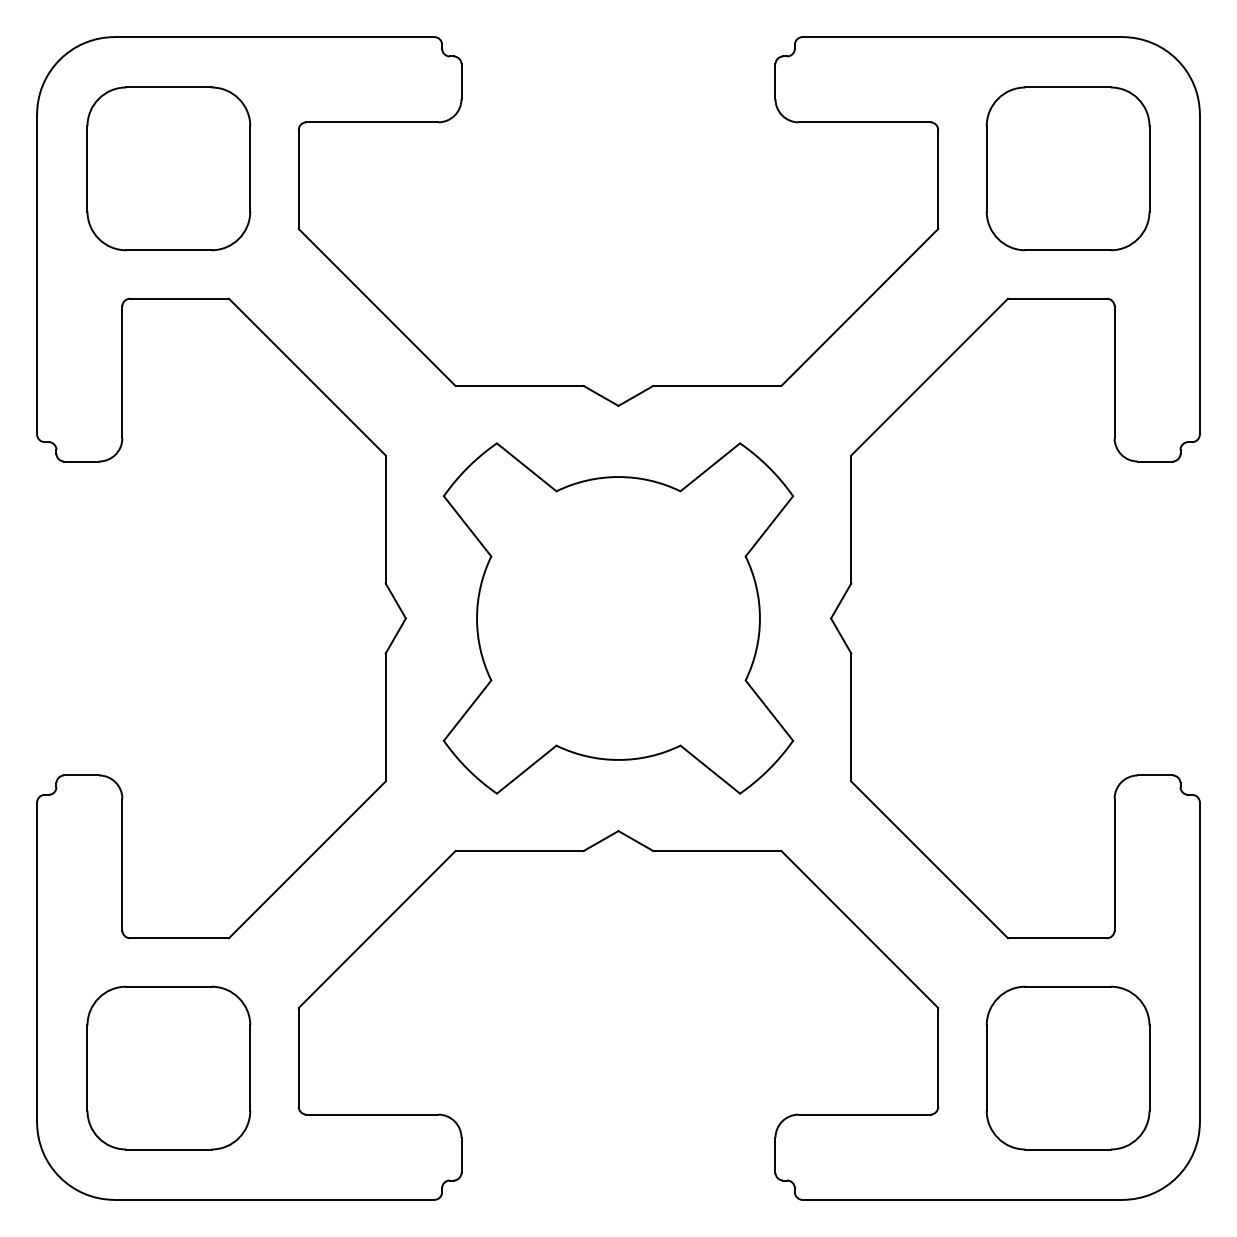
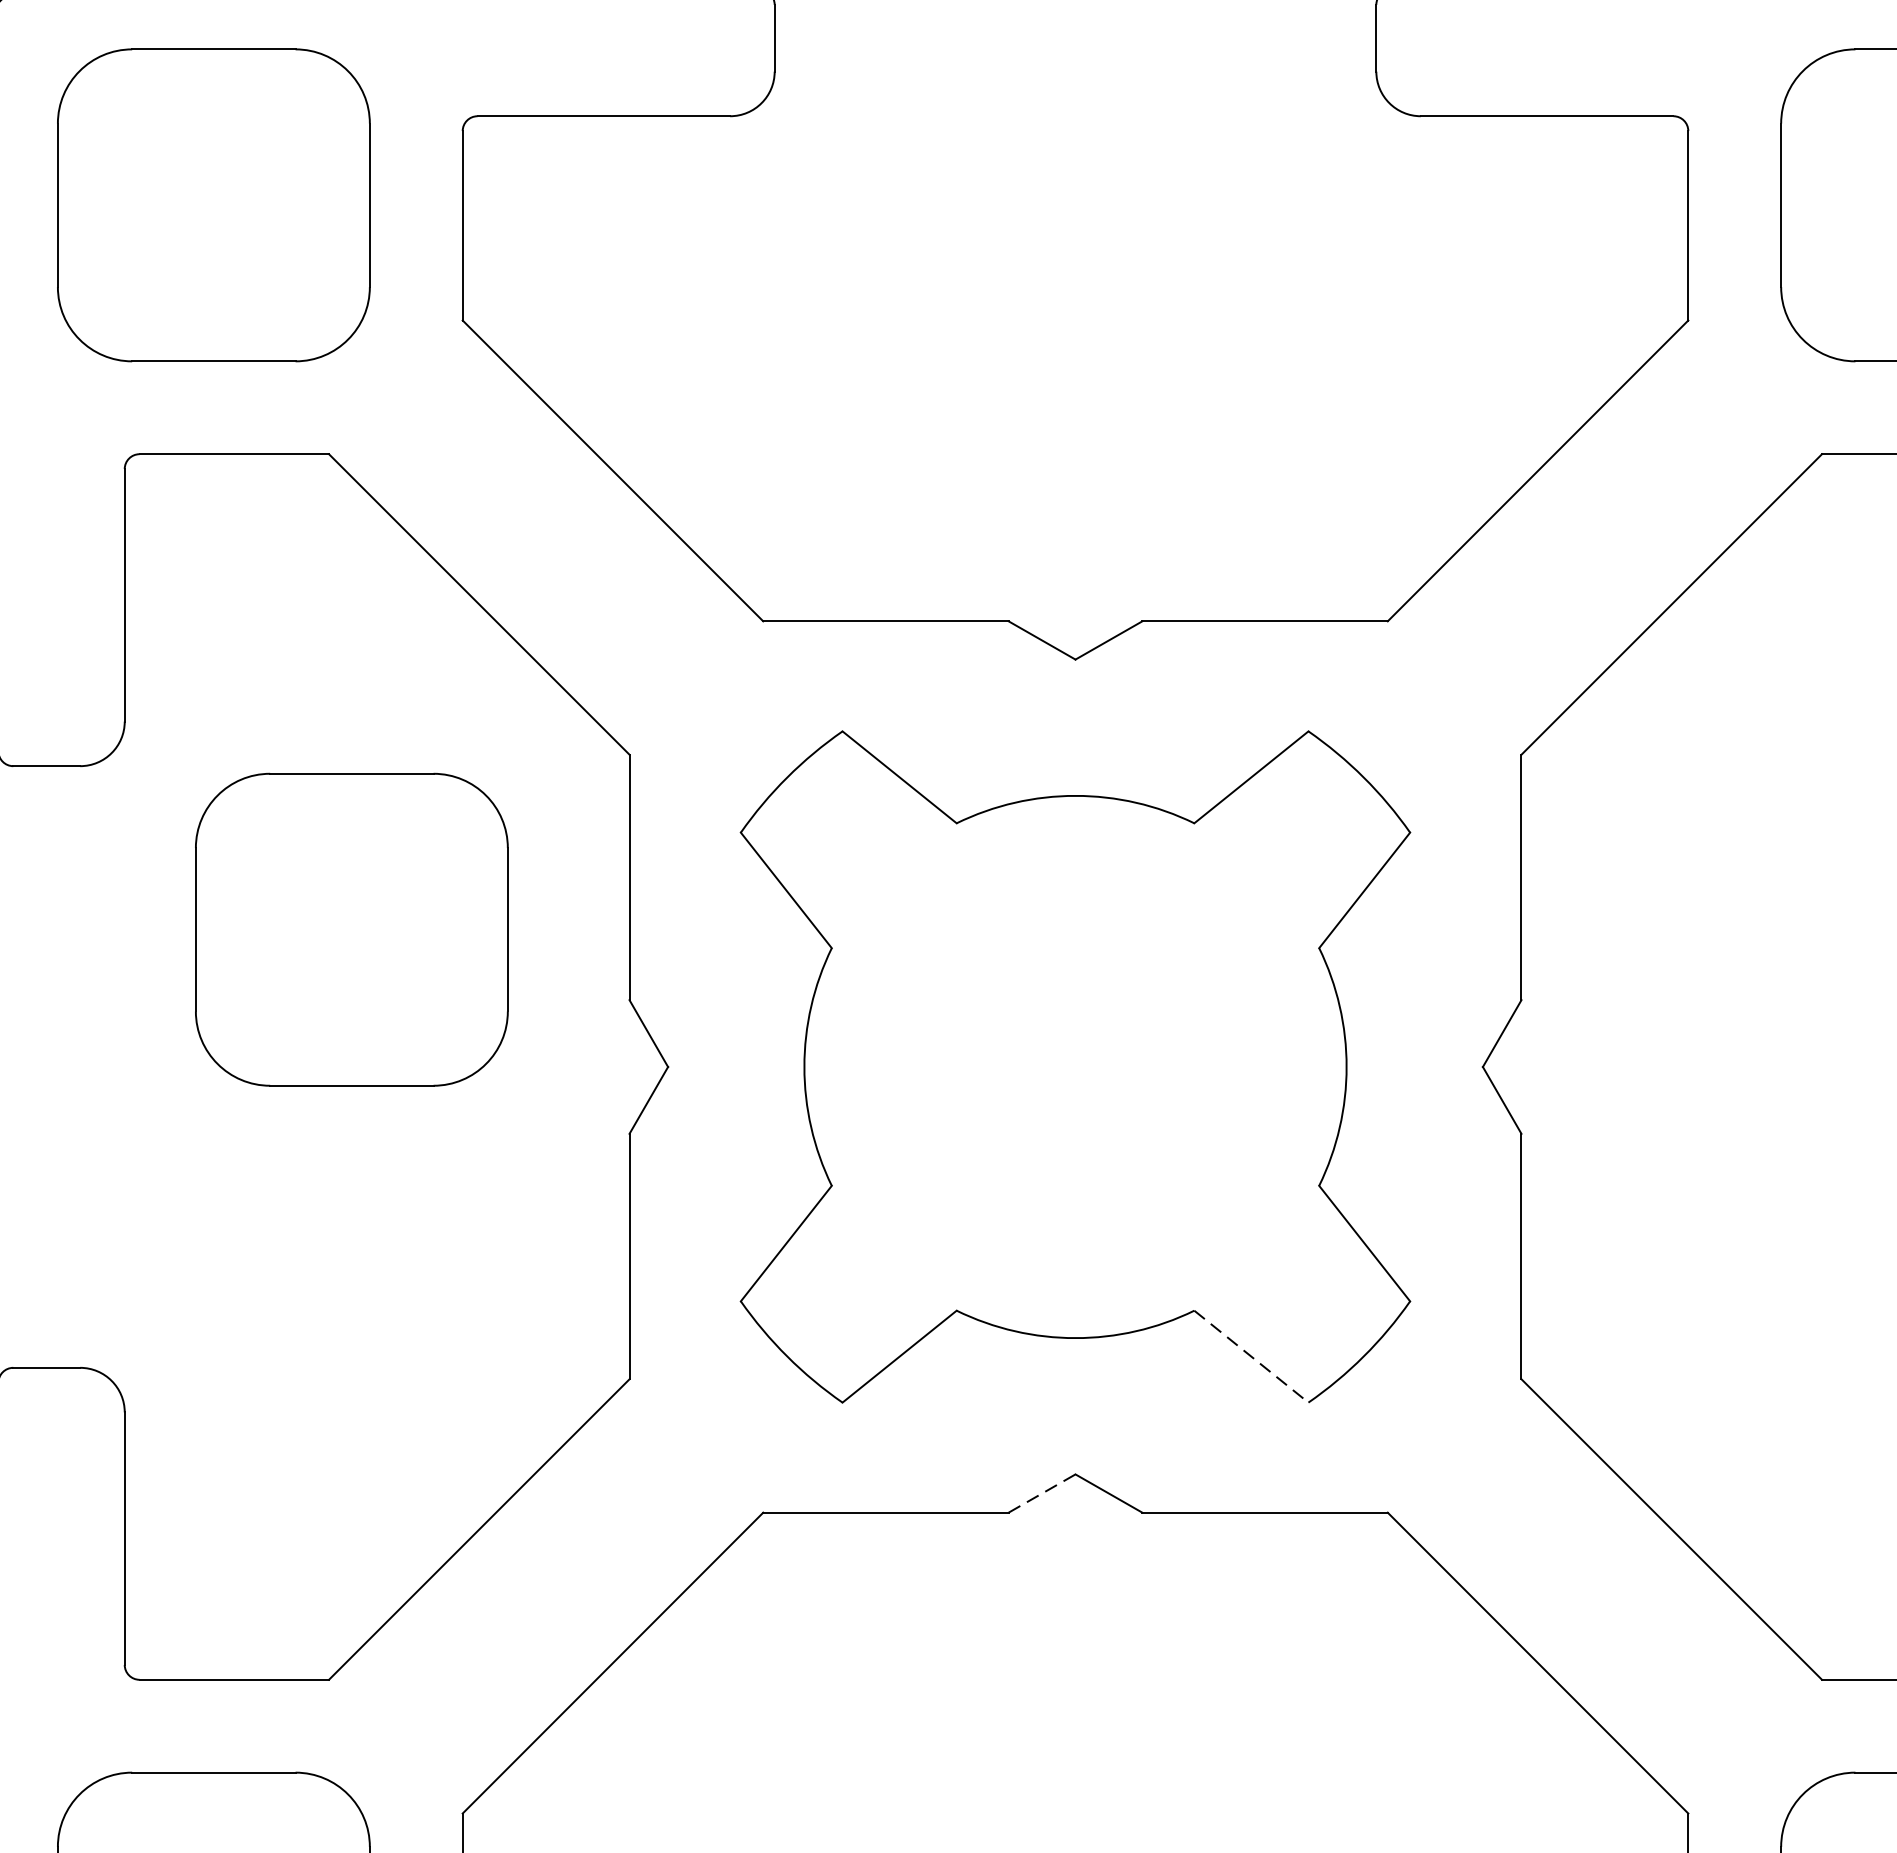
part: (240, 546) -> (351, 929), added
line: (710, 769) -> (1251, 1356), solid -> dashed
line: (601, 840) -> (1042, 1492), solid -> dashed

